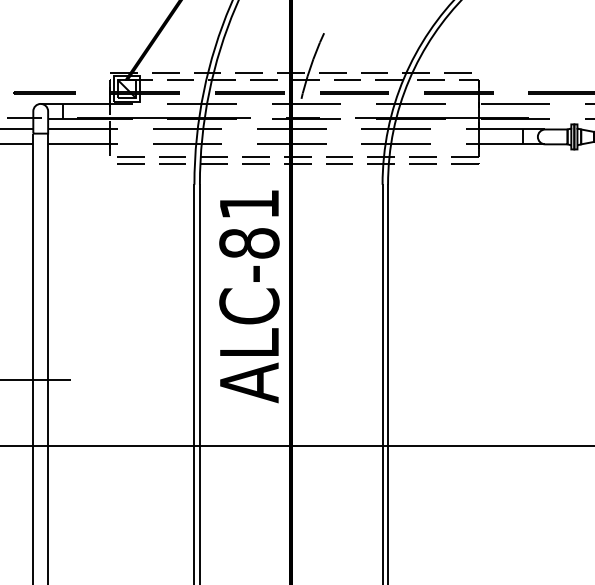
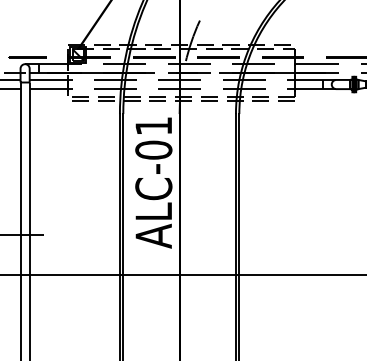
text: (248, 242) -> (153, 149), ALC-81 -> ALC-01

